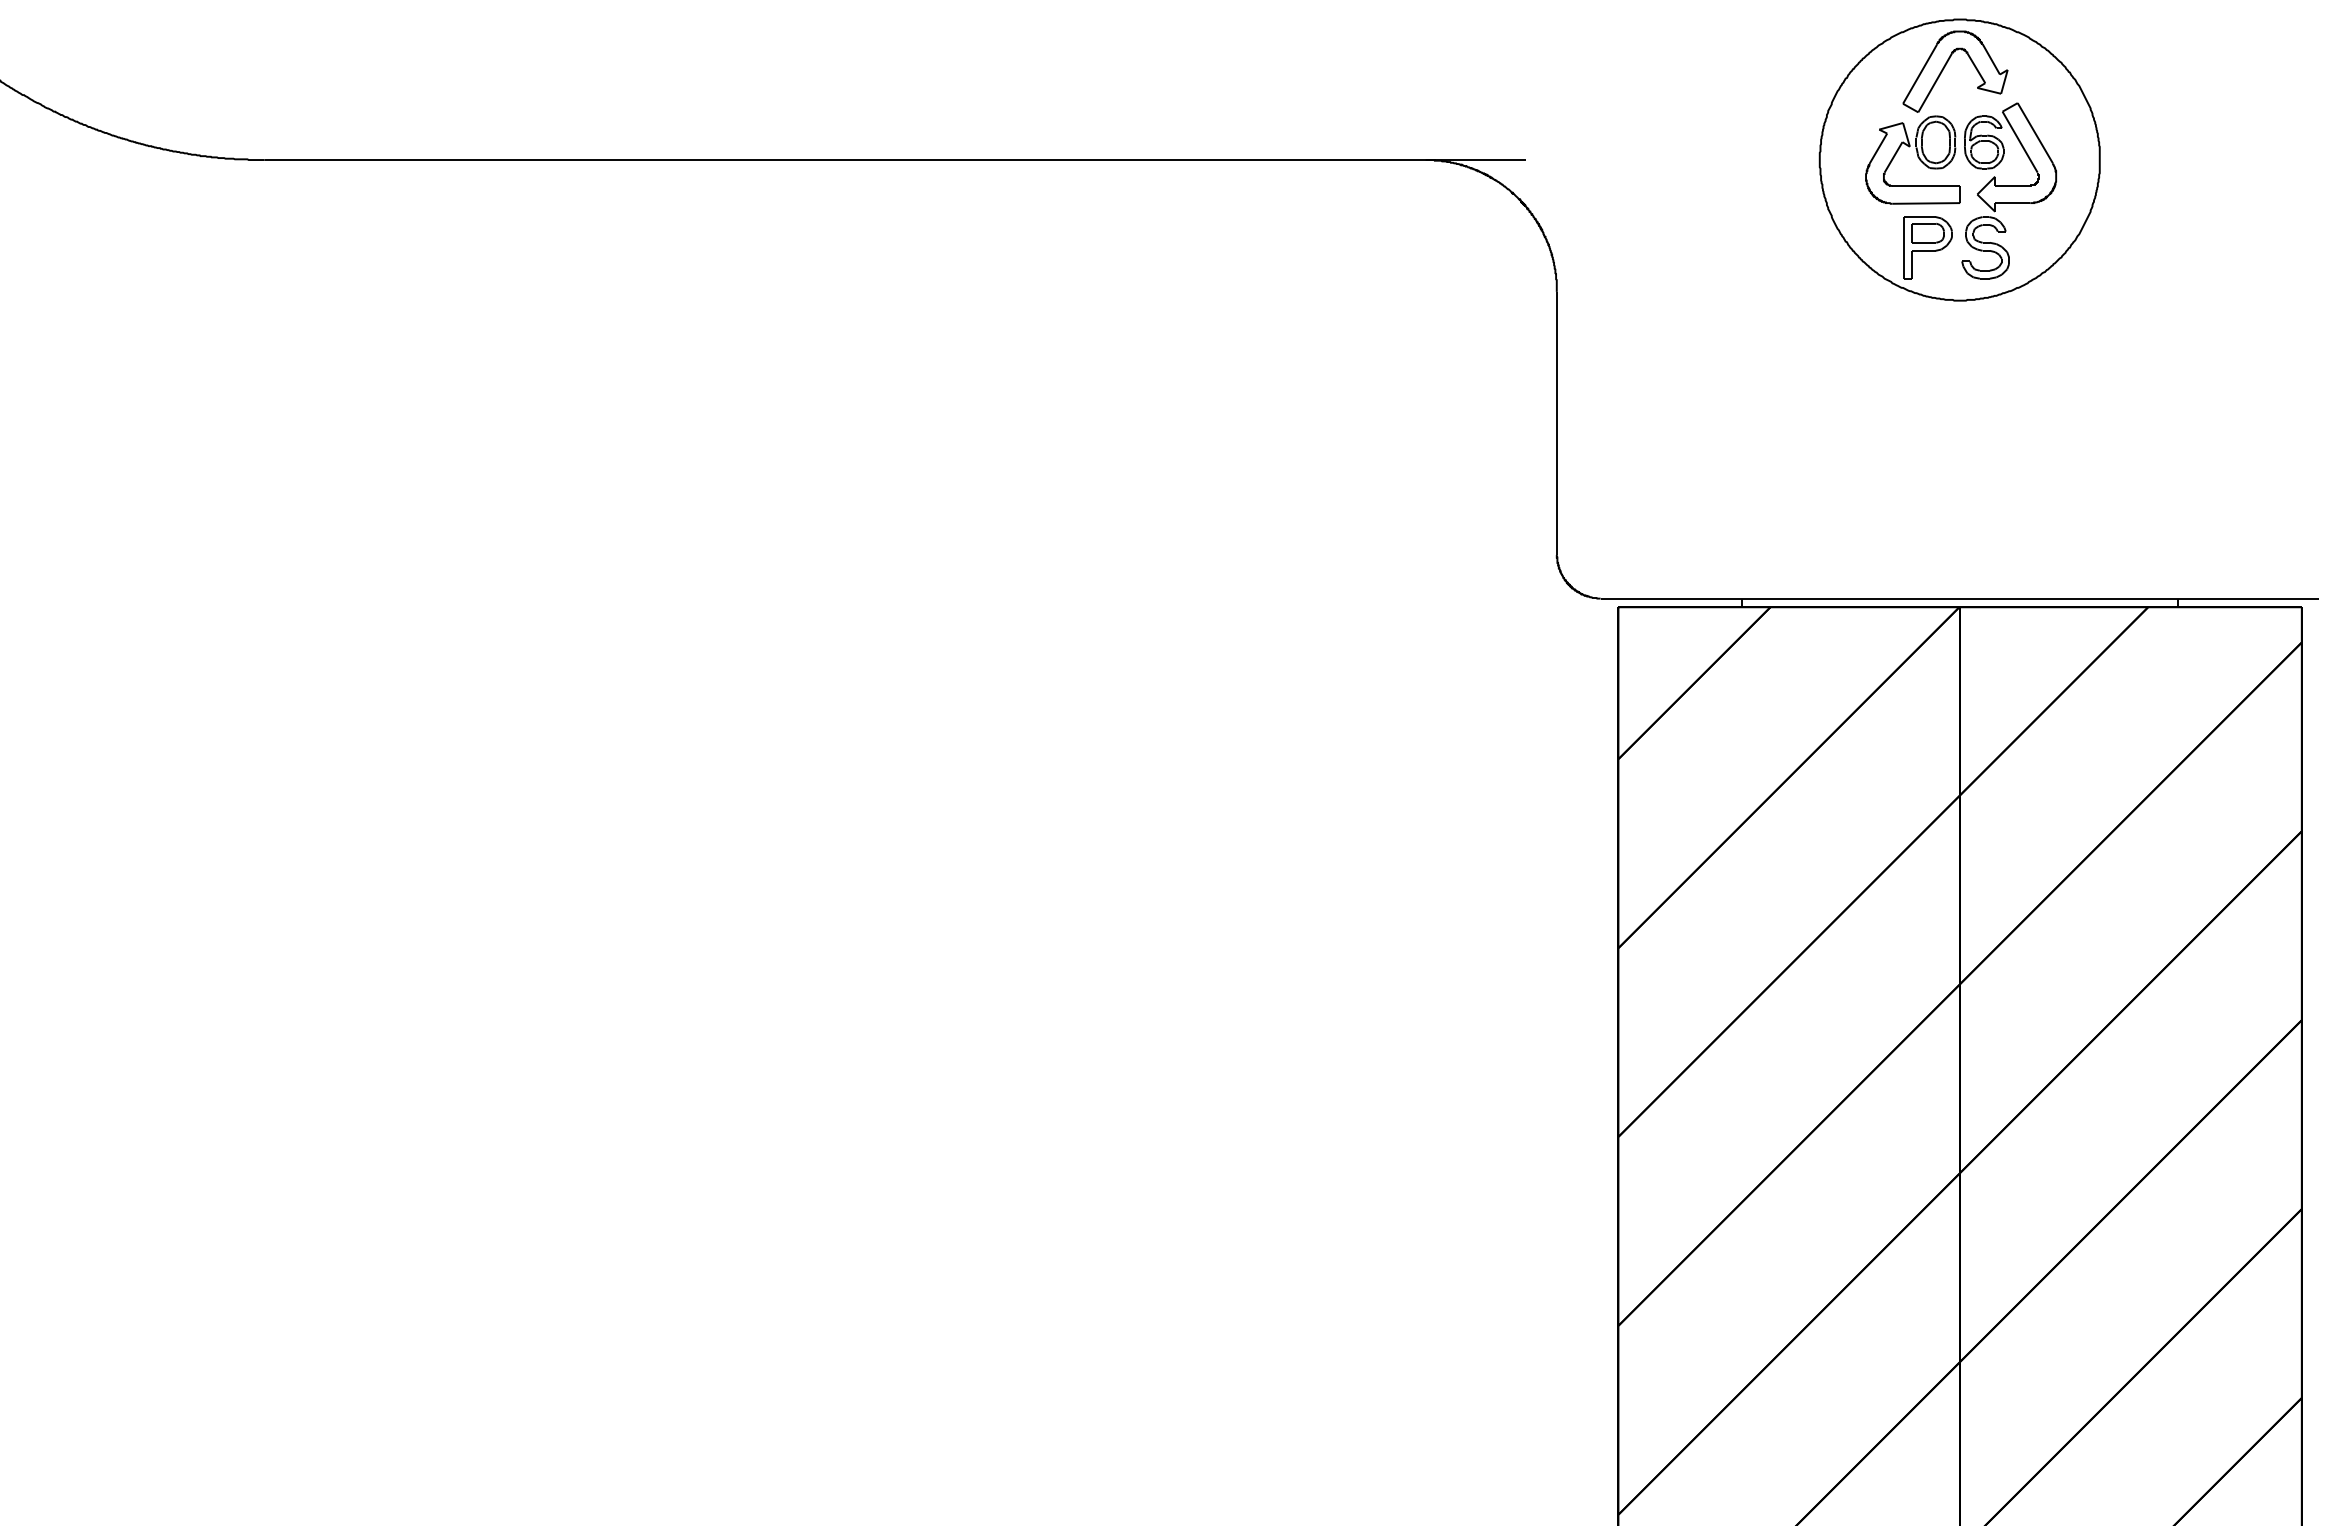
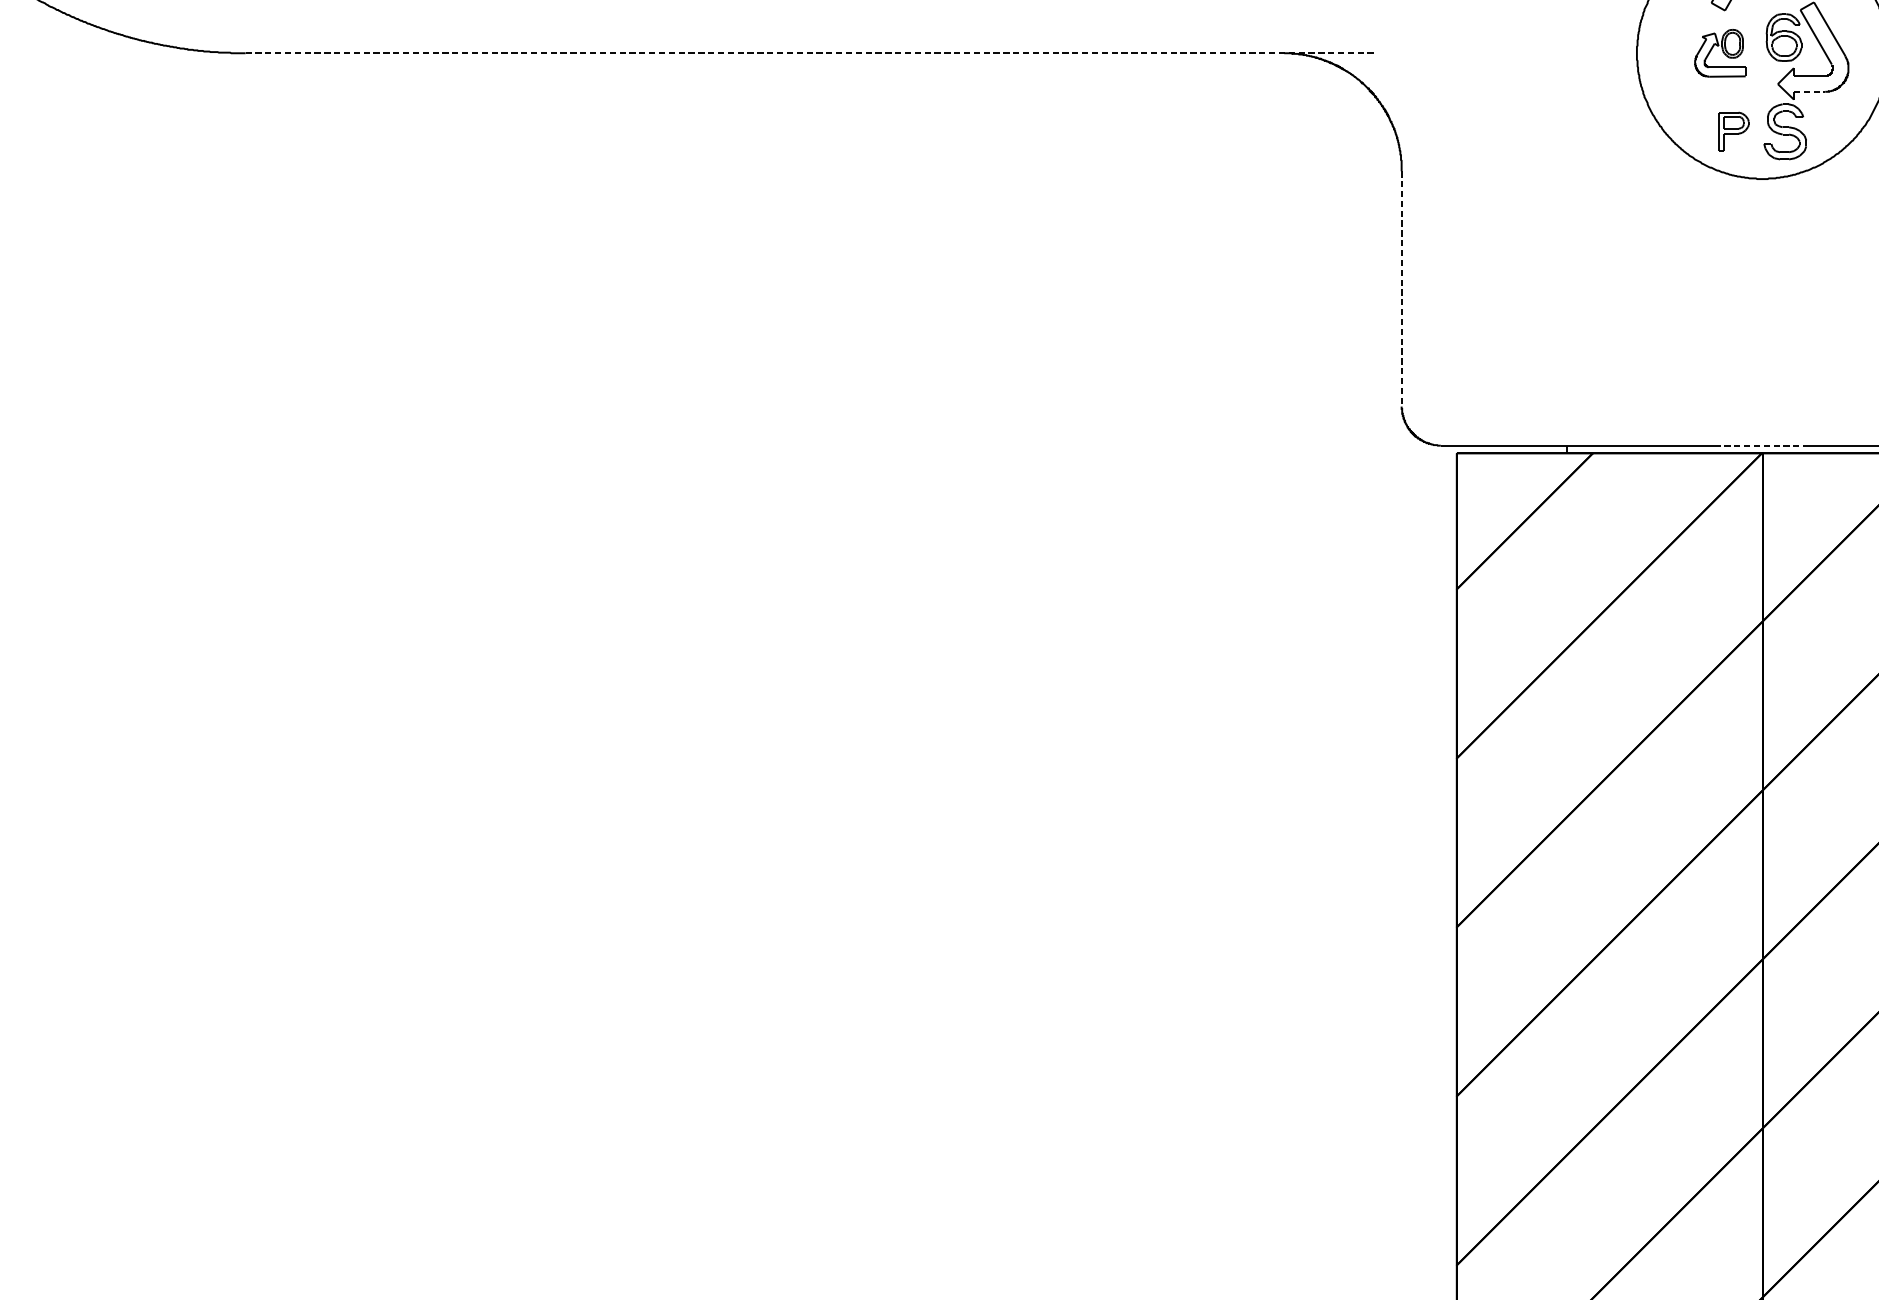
part: (1912, 159) -> (1719, 52), size x0.6
line: (894, 160) -> (809, 53), solid -> dashed
line: (2012, 203) -> (1809, 92), solid -> dashed
part: (1927, 247) -> (1733, 131), size x0.7
line: (1556, 423) -> (1401, 289), solid -> dashed
line: (1959, 598) -> (1761, 445), solid -> dashed

